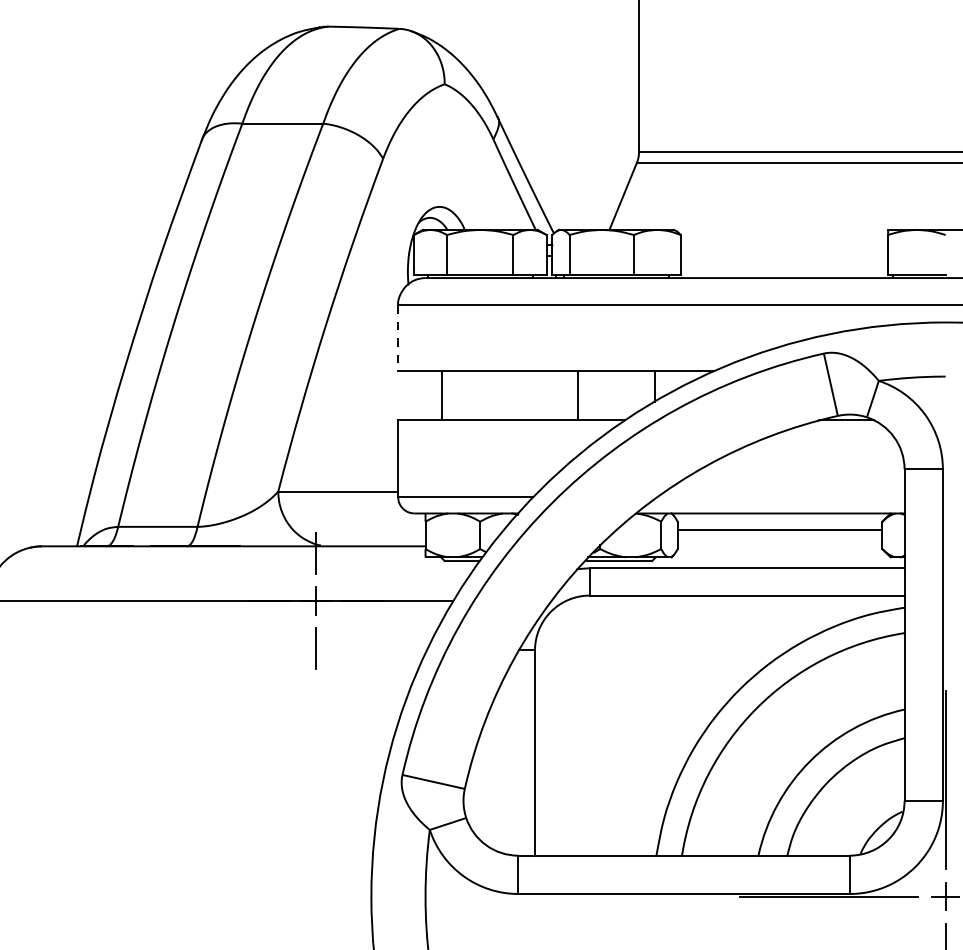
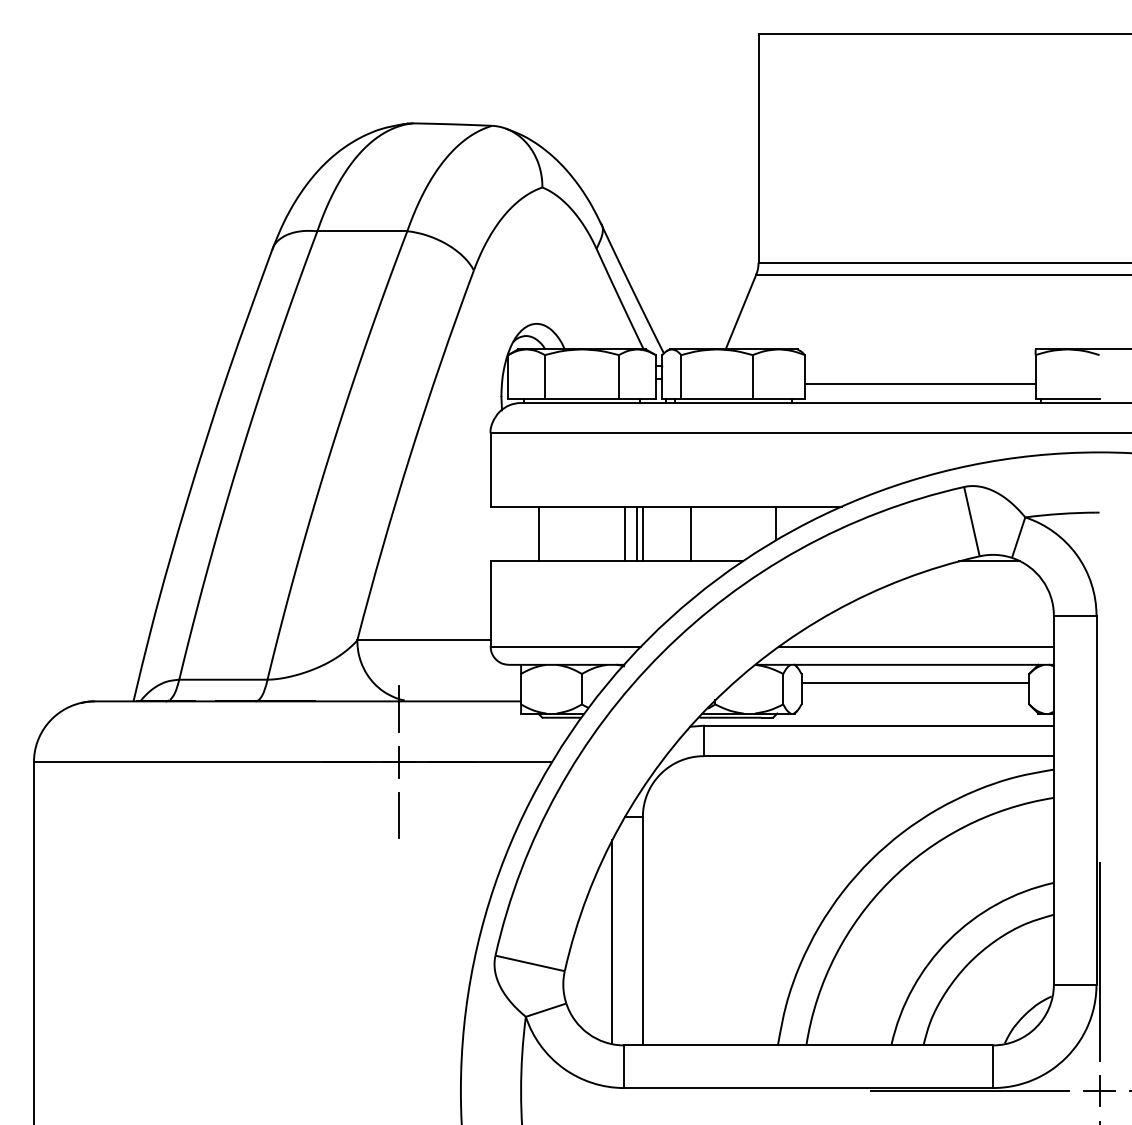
line: (783, 261) -> (919, 384), added
line: (398, 338) -> (490, 470), dashed -> solid
line: (518, 395) -> (624, 533), added
line: (530, 395) -> (637, 533), added
line: (534, 395) -> (642, 533), added
line: (781, 496) -> (916, 646), added
line: (507, 763) -> (612, 942), added

